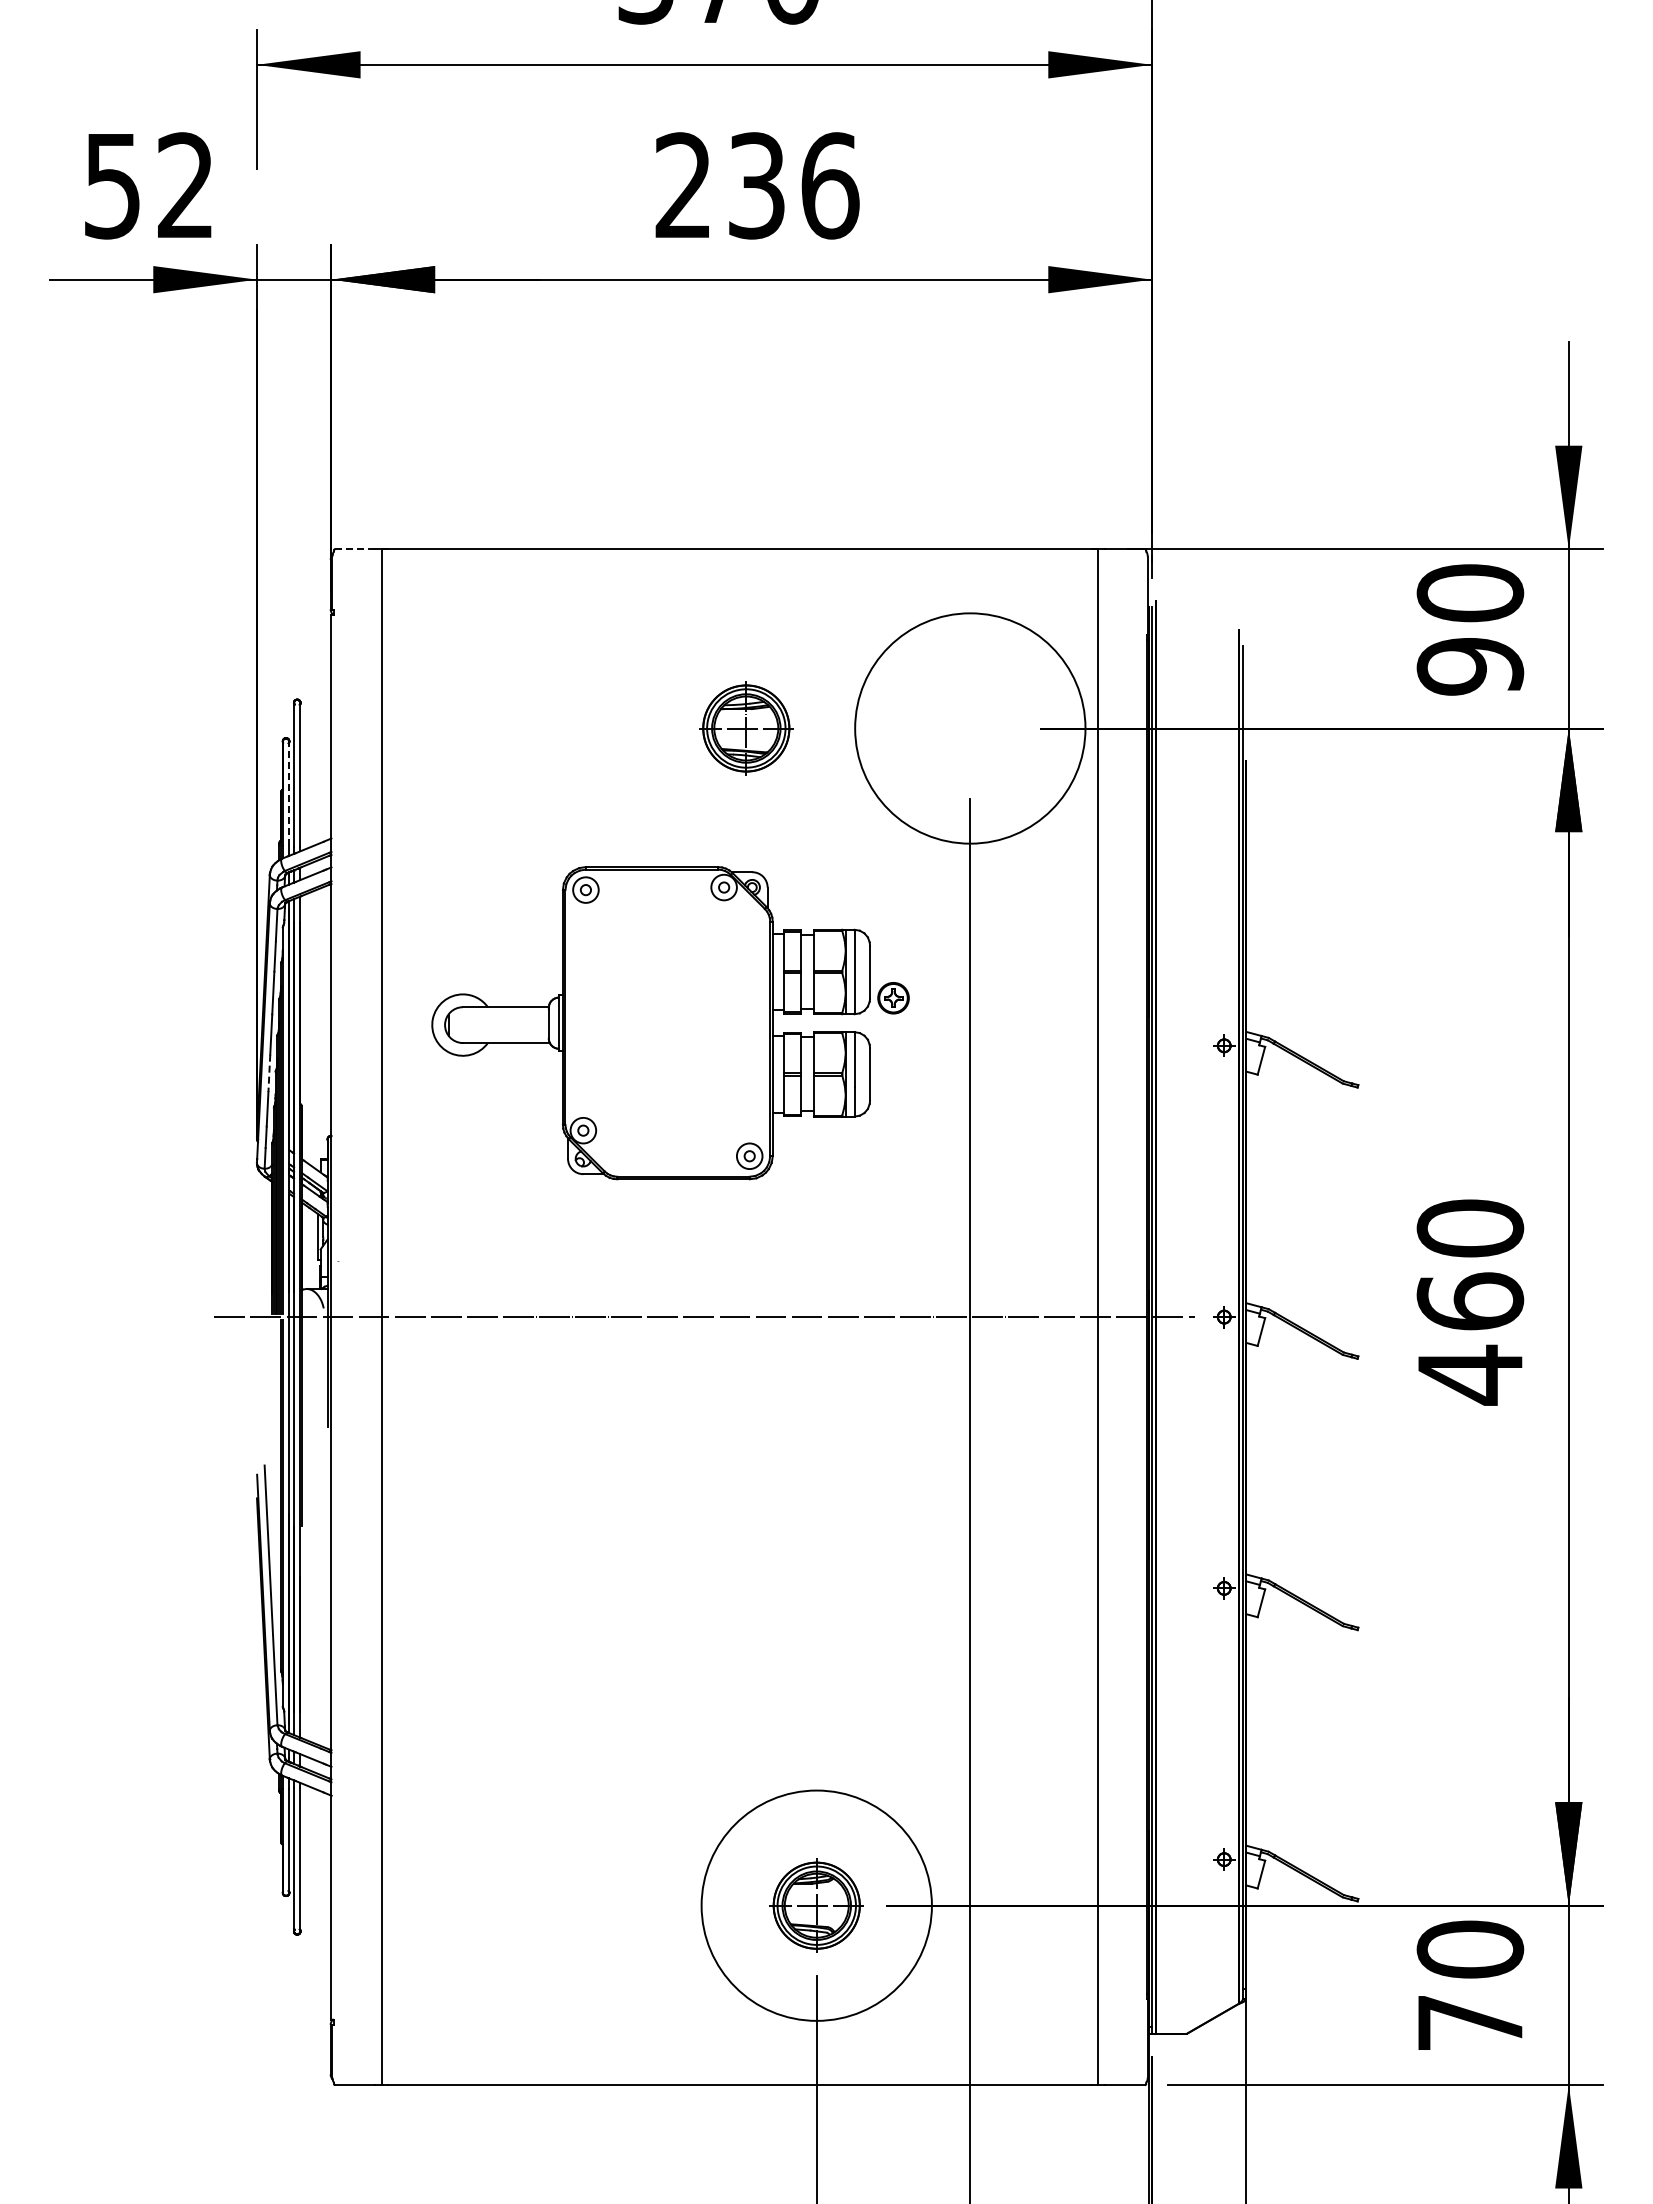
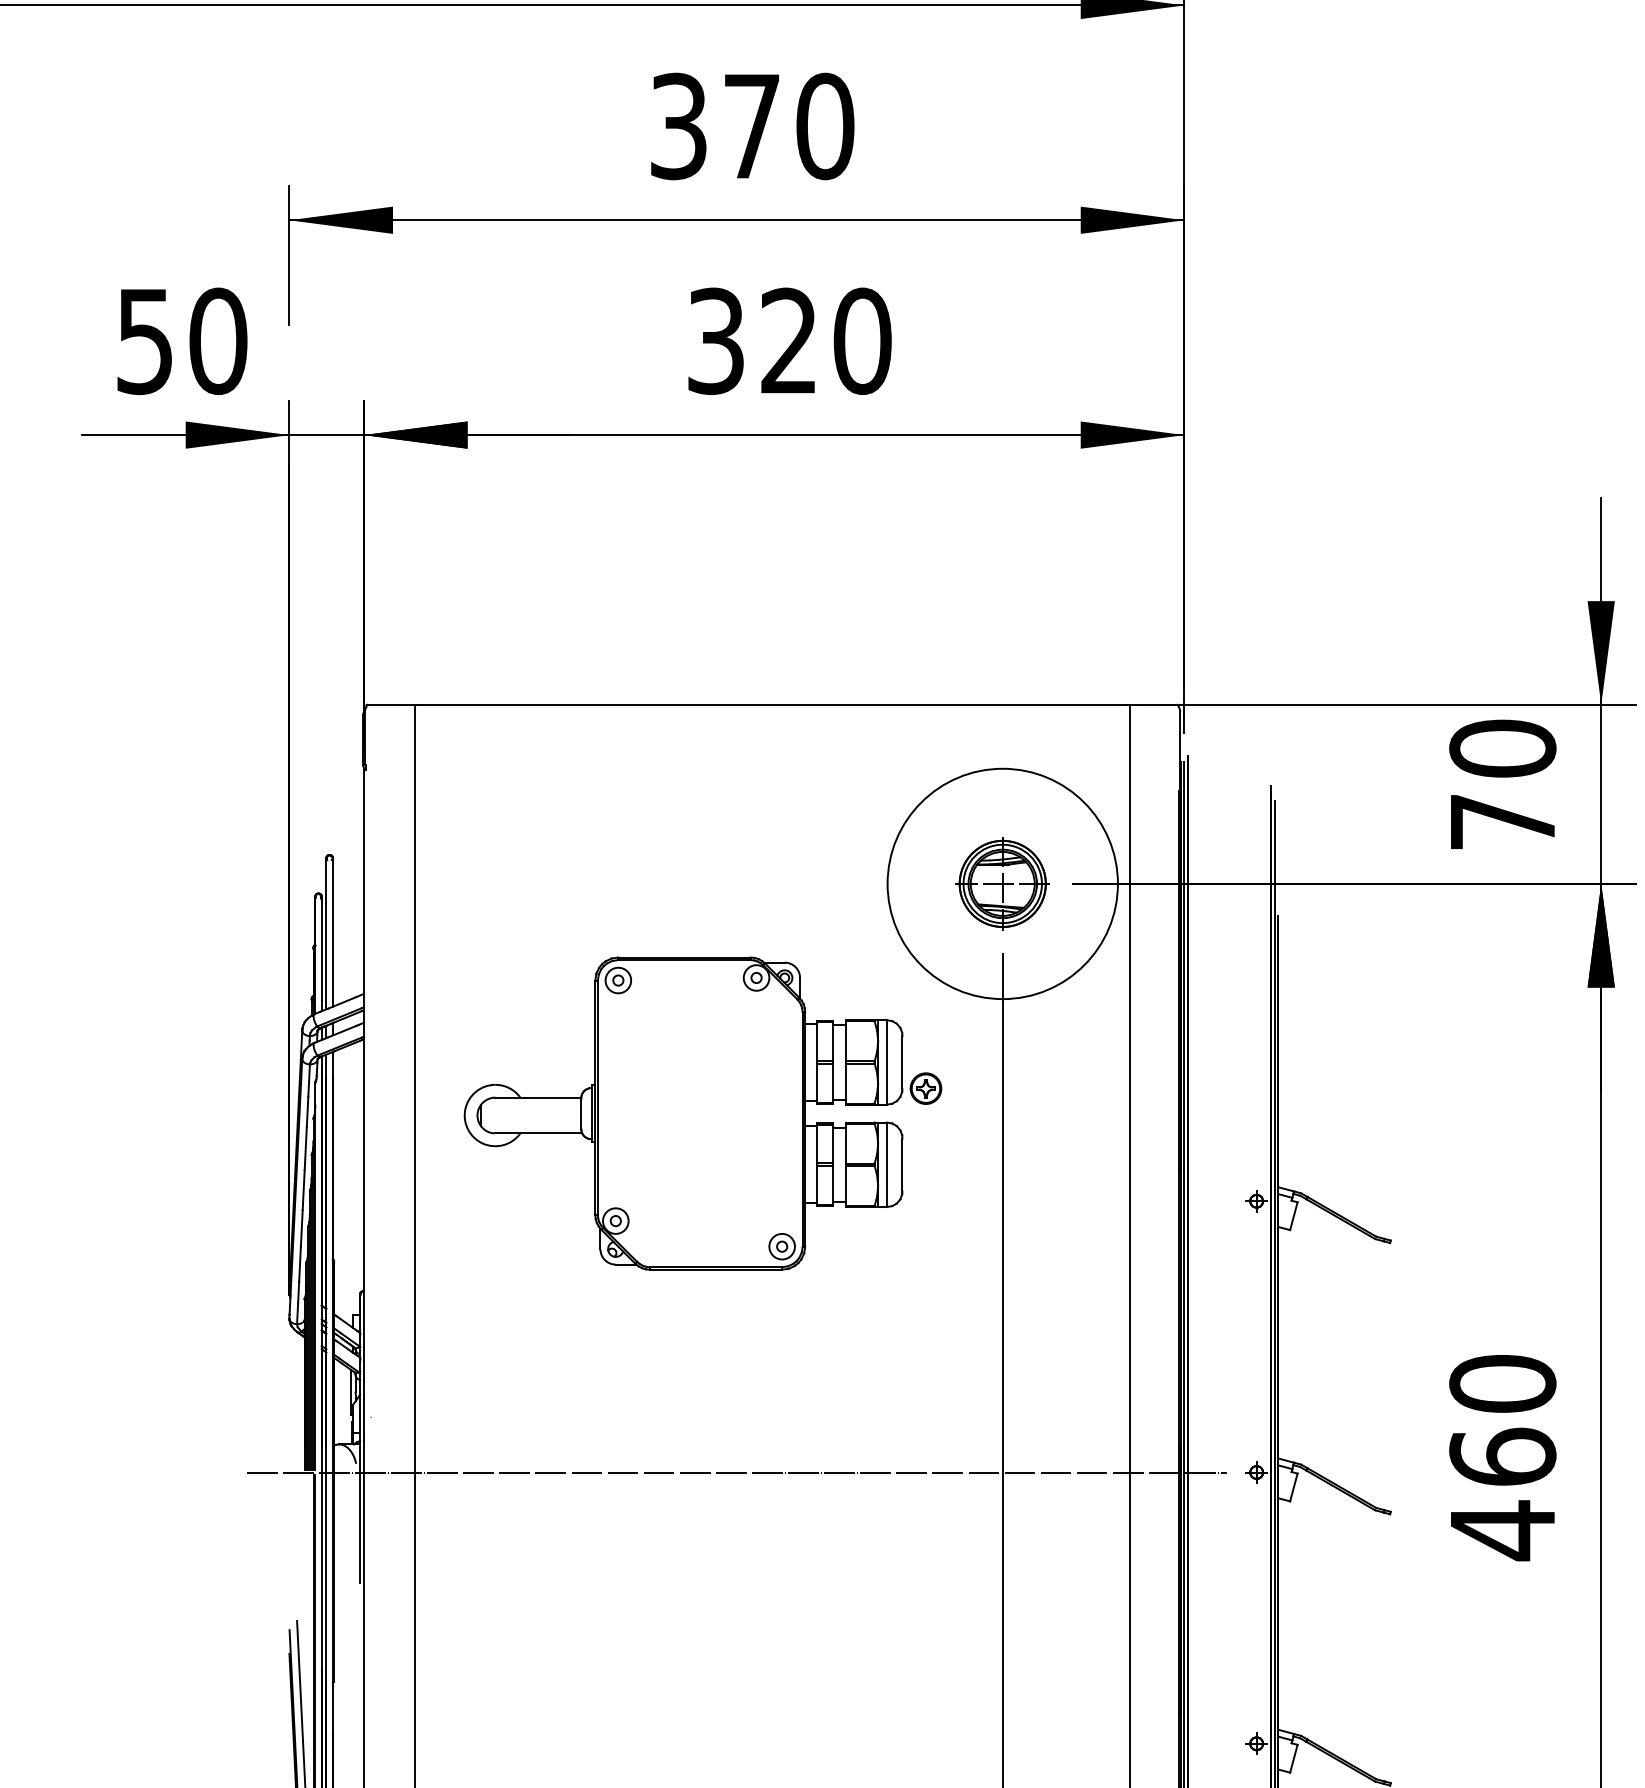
text: (186, 185) -> (218, 340), 52 -> 50
text: (757, 185) -> (789, 340), 236 -> 320
line: (354, 549) -> (386, 704), dashed -> solid
text: (1470, 666) -> (1502, 821), 90 -> 70
part: (746, 728) -> (1002, 883), moved
line: (289, 794) -> (321, 949), dashed -> solid
part: (670, 1023) -> (702, 1113), moved
line: (269, 1073) -> (301, 1228), dashed -> solid

